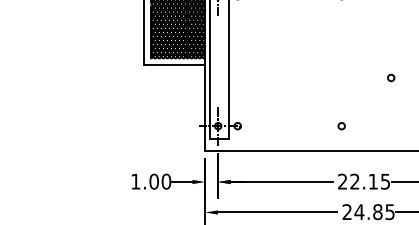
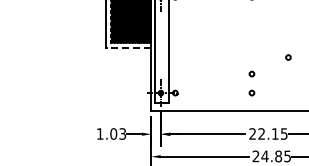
line: (174, 65) -> (128, 48), solid -> dashed
circle: (341, 99) -> (251, 73), added
text: (166, 181) -> (122, 133), 1.00 -> 1.03

